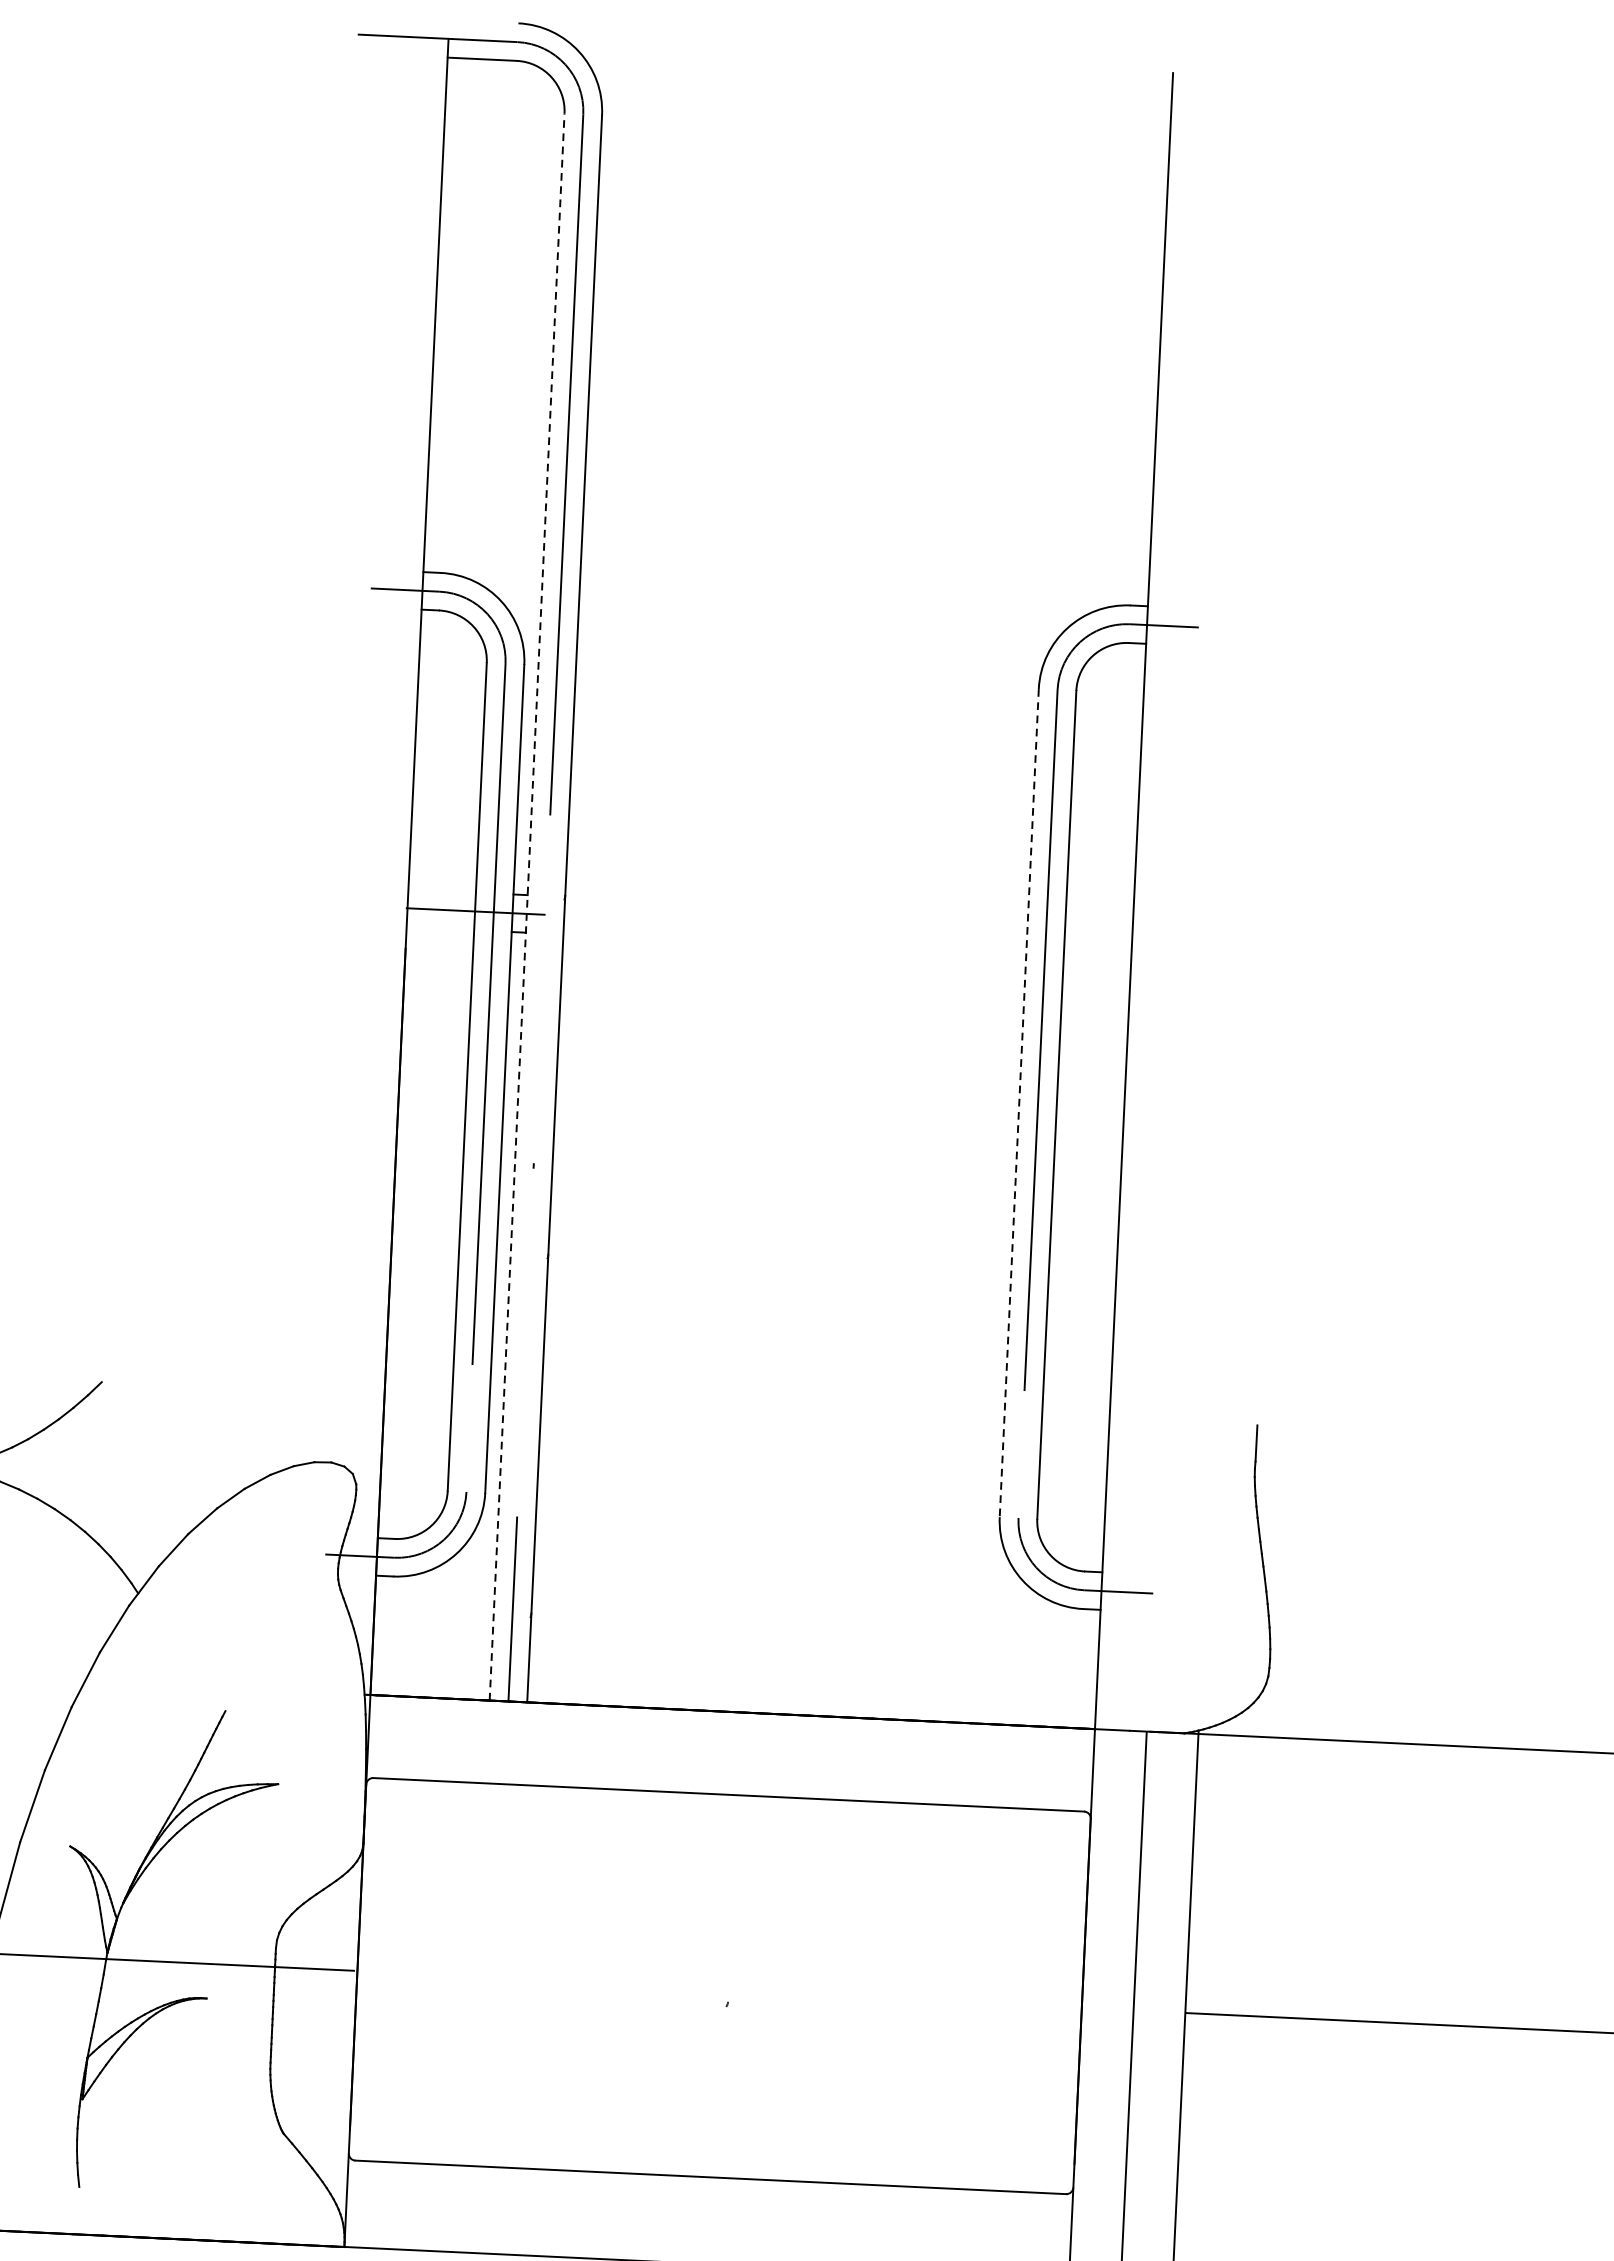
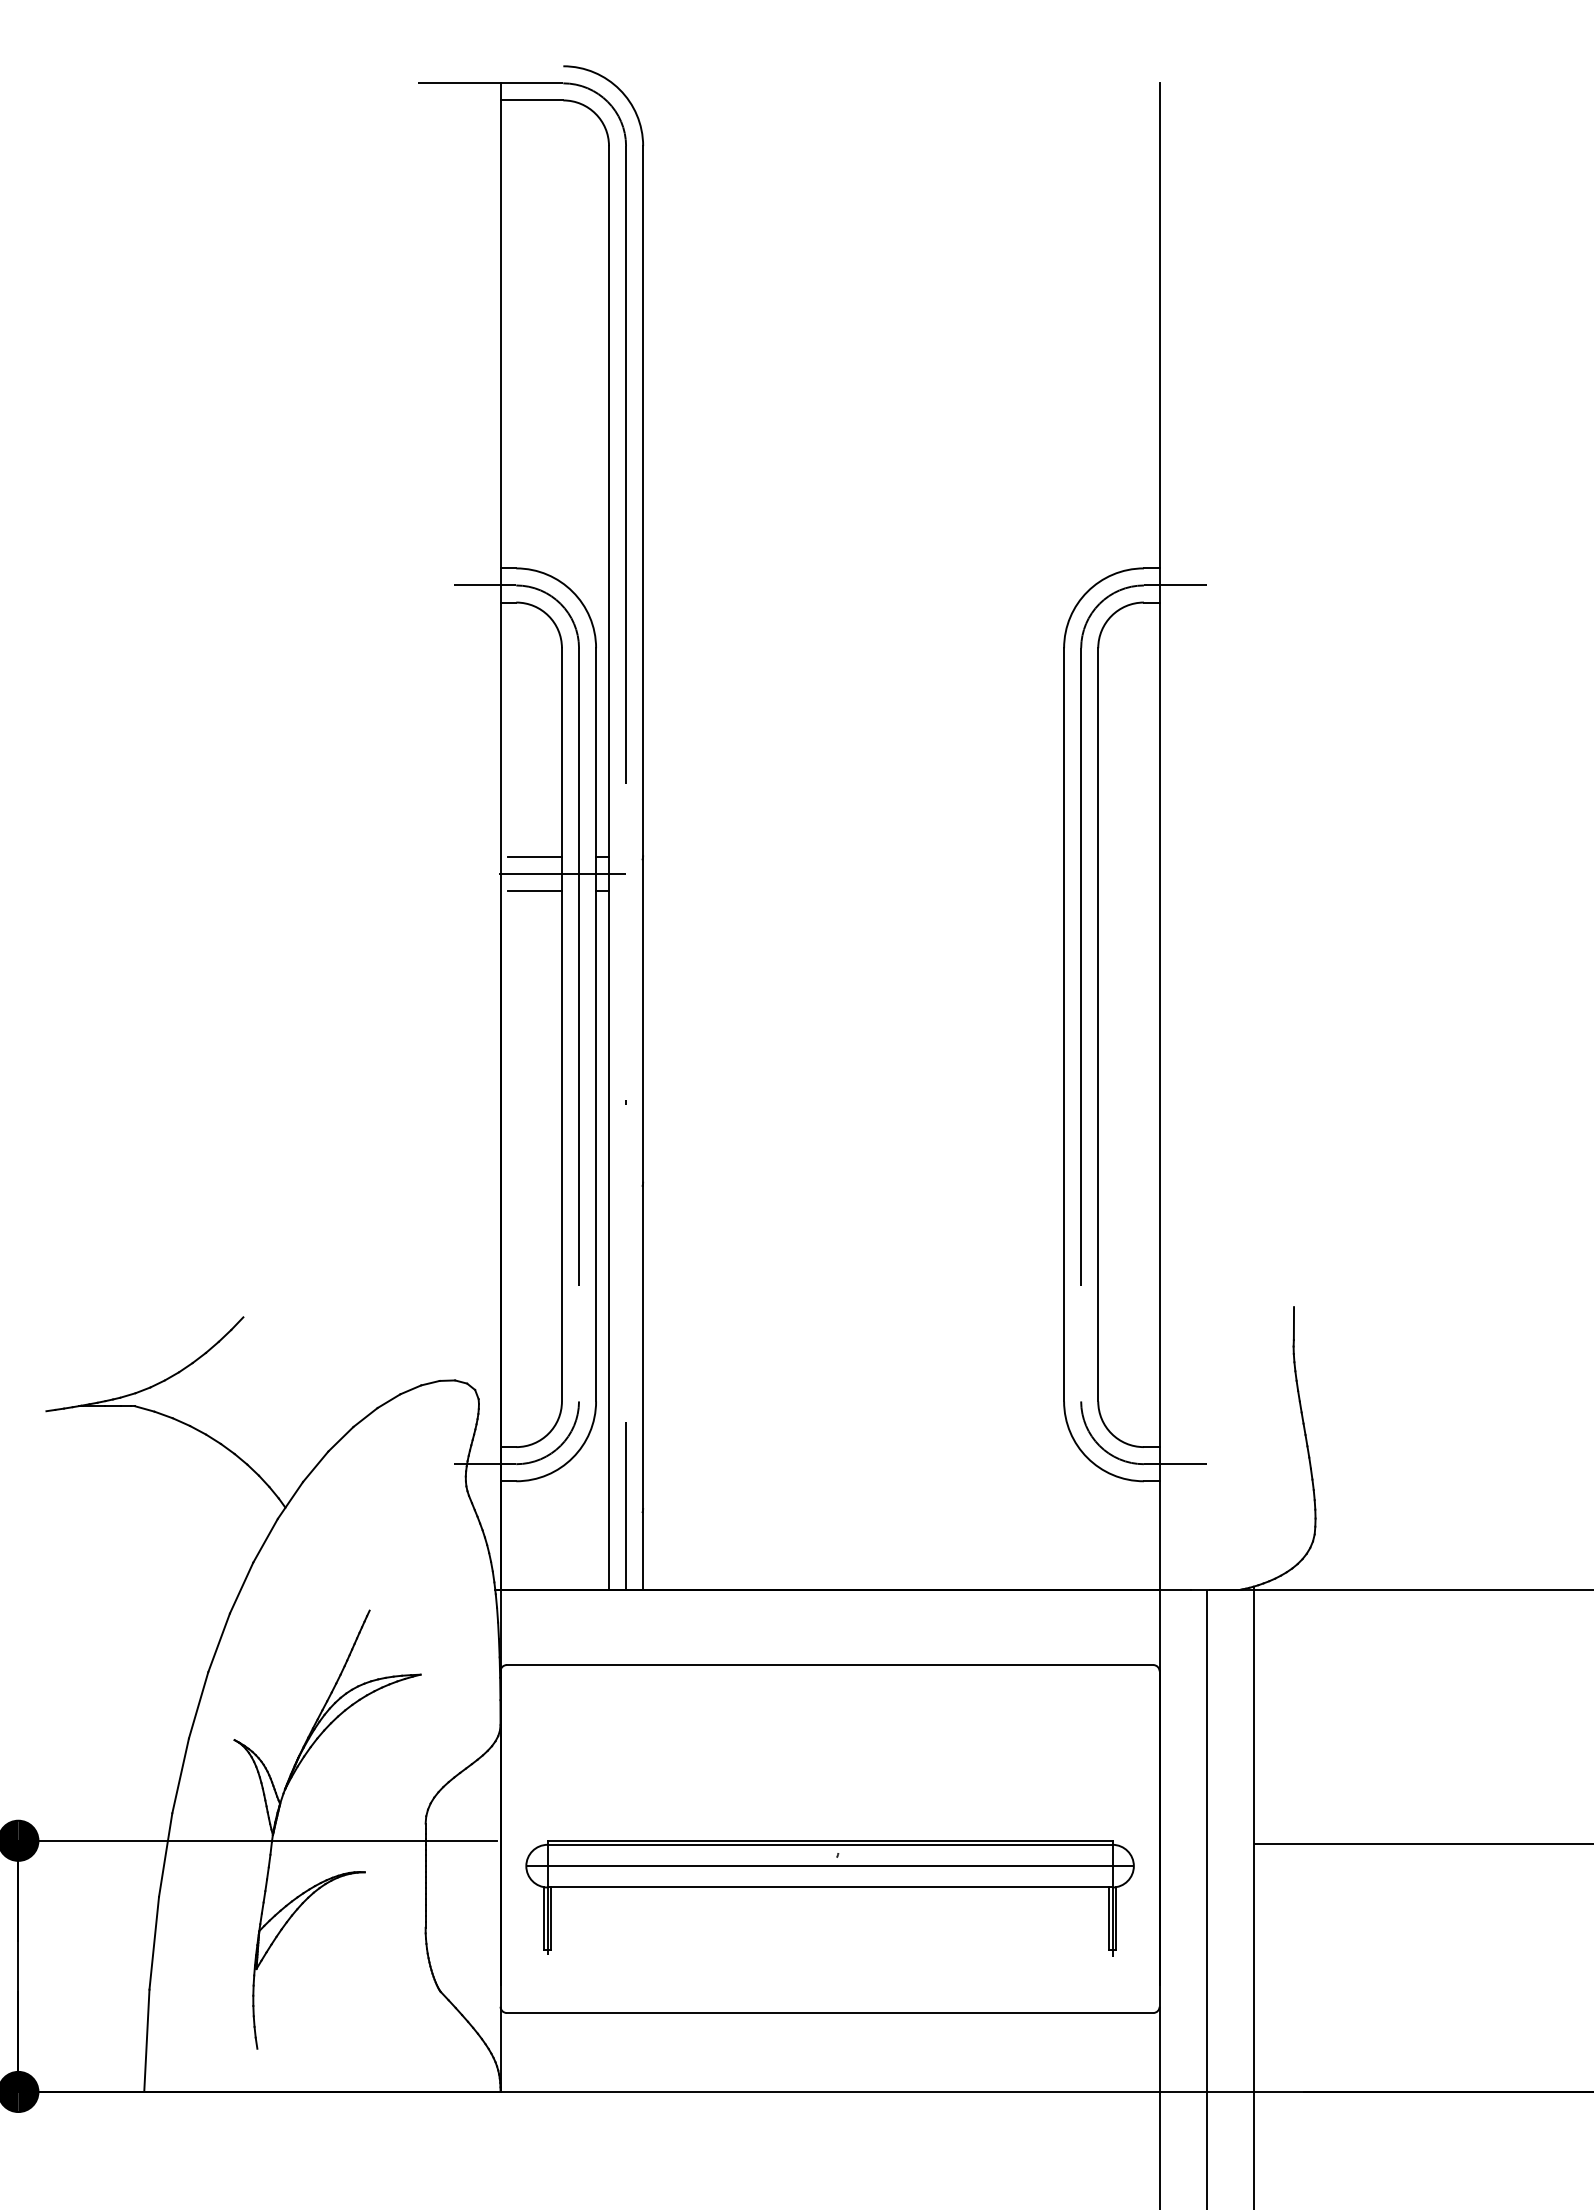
line: (445, 891) -> (534, 857), added
line: (527, 906) -> (609, 867), dashed -> solid
line: (443, 929) -> (534, 891), added
line: (1019, 1102) -> (1064, 1024), dashed -> solid
part: (716, 2039) -> (829, 1887), added

